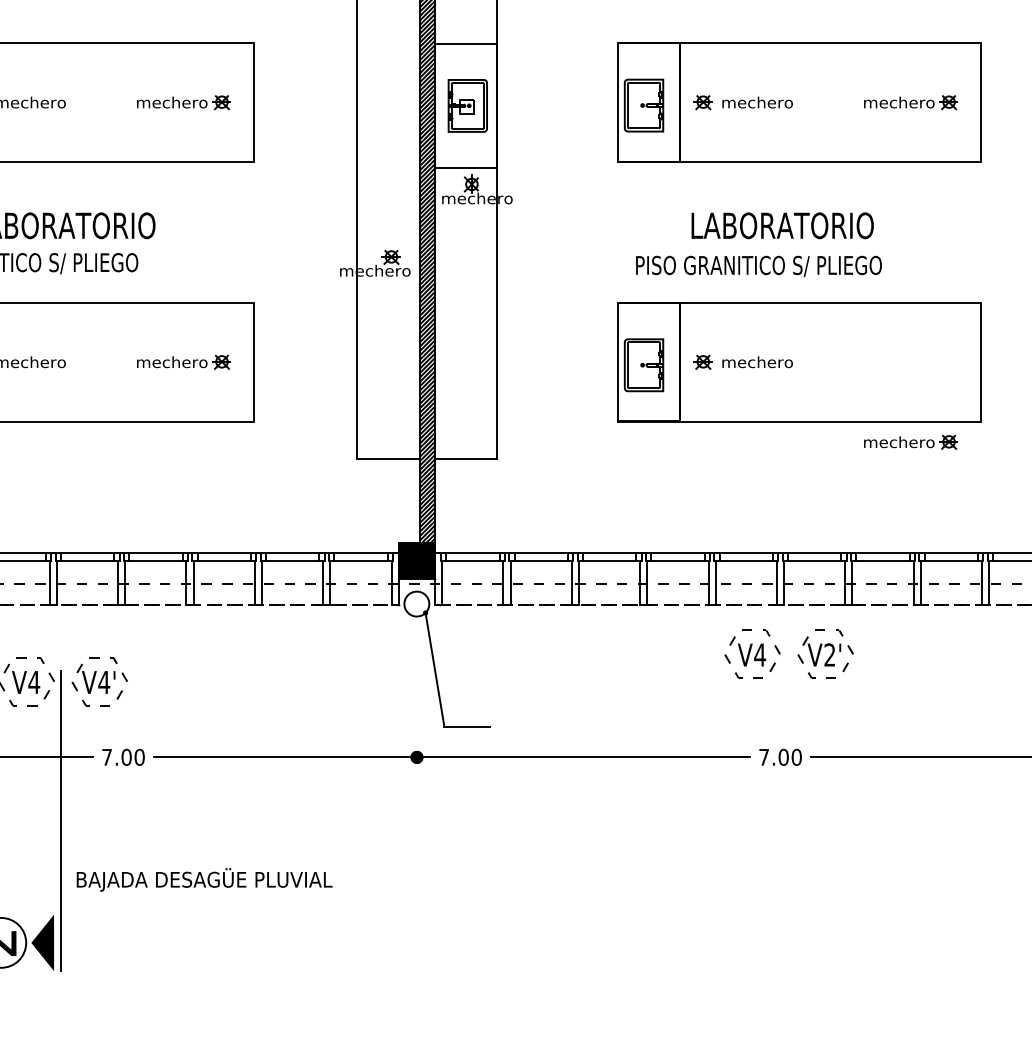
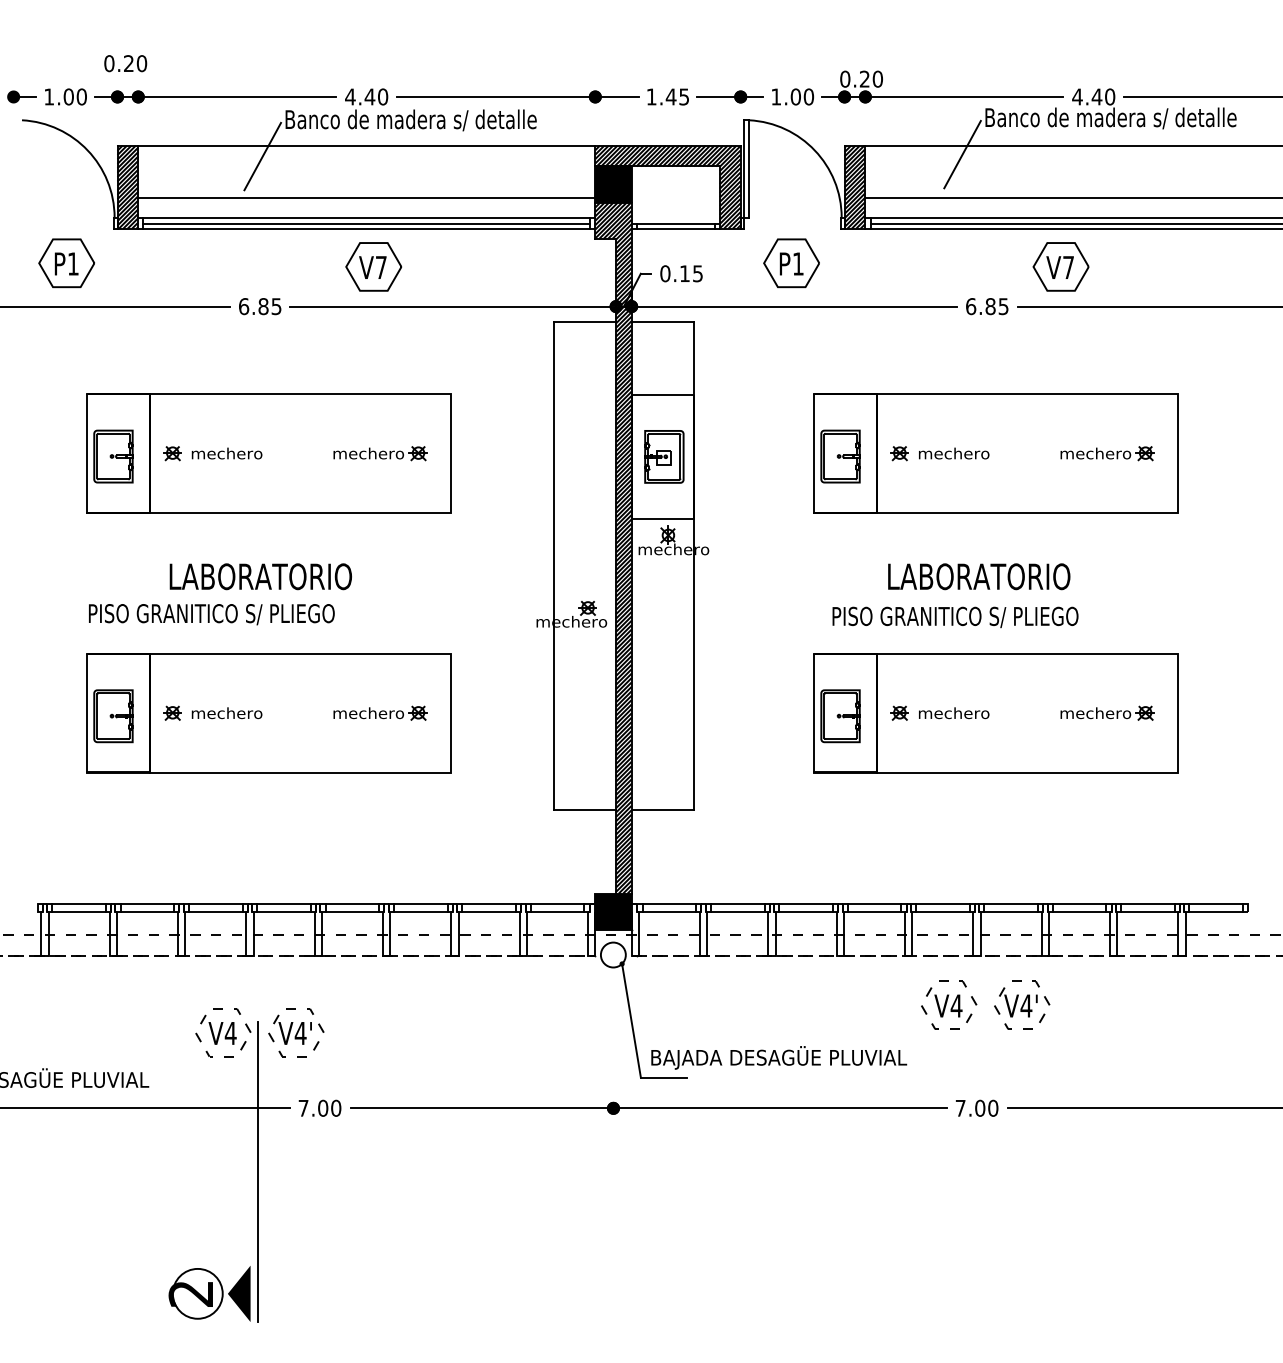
part: (910, 441) -> (1107, 712), moved
text: (829, 654) -> (1026, 1005), V2' -> V4'
text: (204, 879) -> (779, 1057), moved

